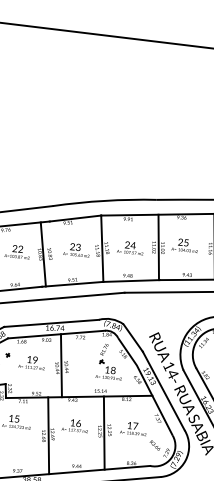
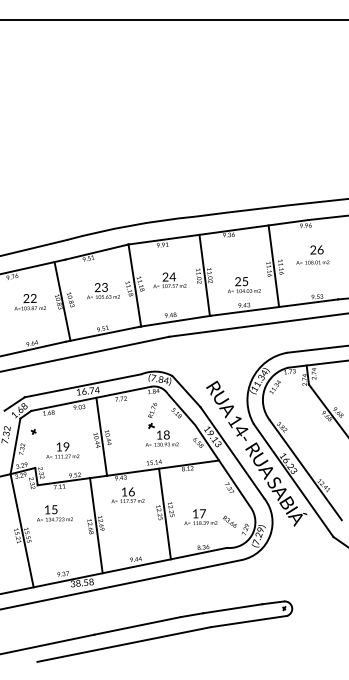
text: (185, 245) -> (244, 284), moved
text: (31, 362) -> (62, 450), moved
text: (75, 425) -> (127, 494), moved
text: (133, 428) -> (200, 516), moved

